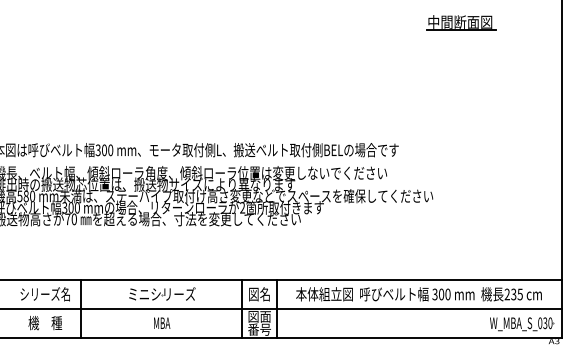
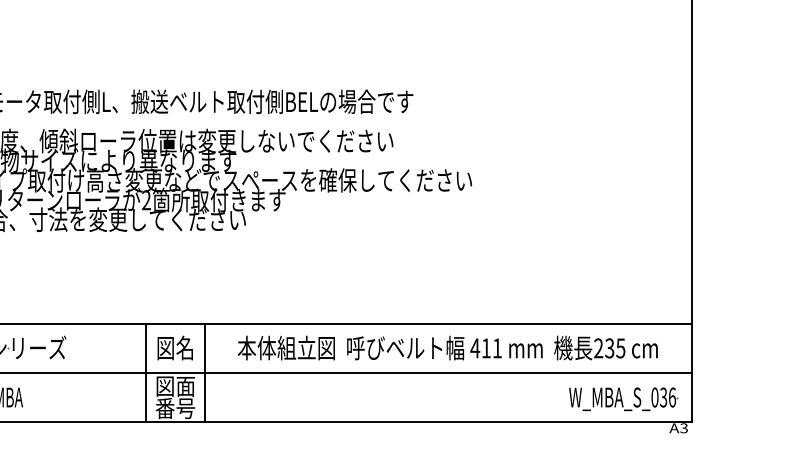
text: (441, 294) -> (486, 348), 300 -> 411
text: (550, 322) -> (672, 396), W_MBA_S_030 -> W_MBA_S_036

